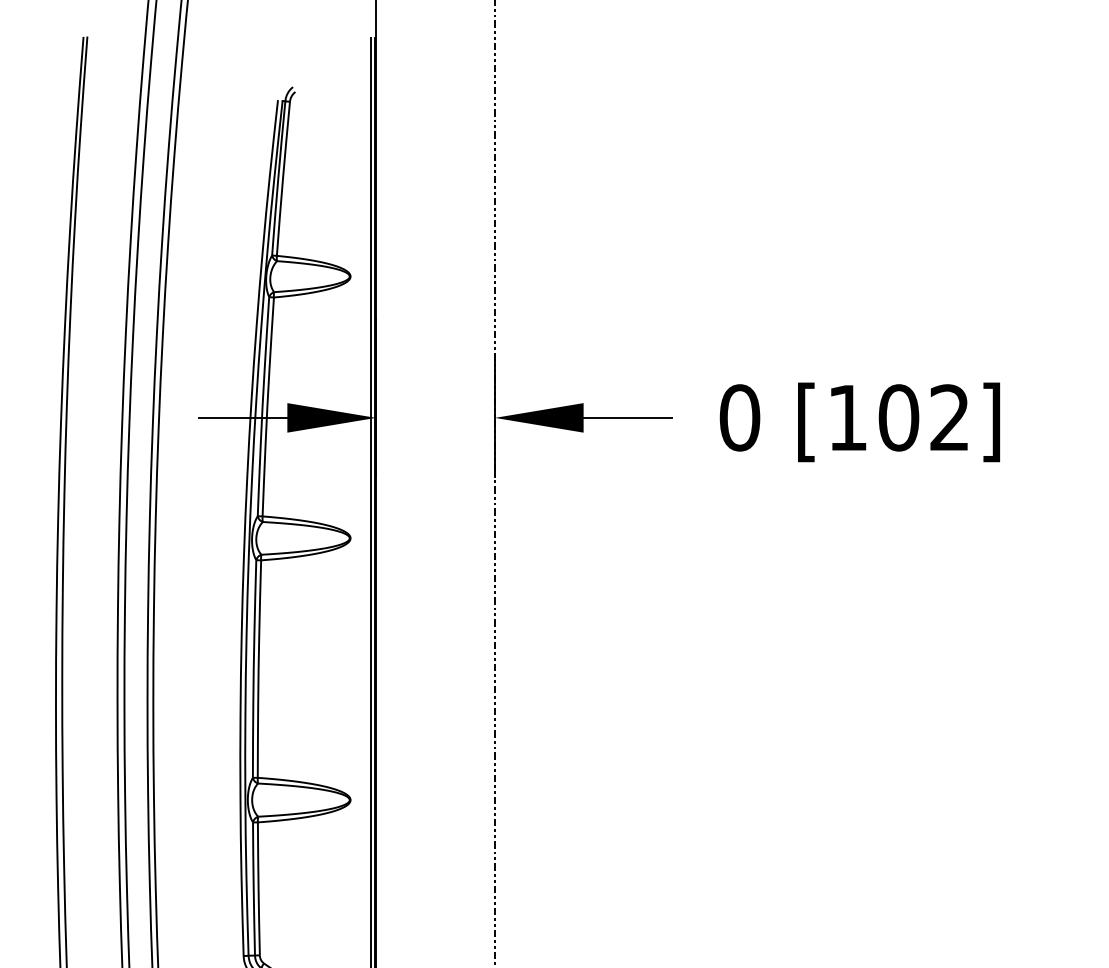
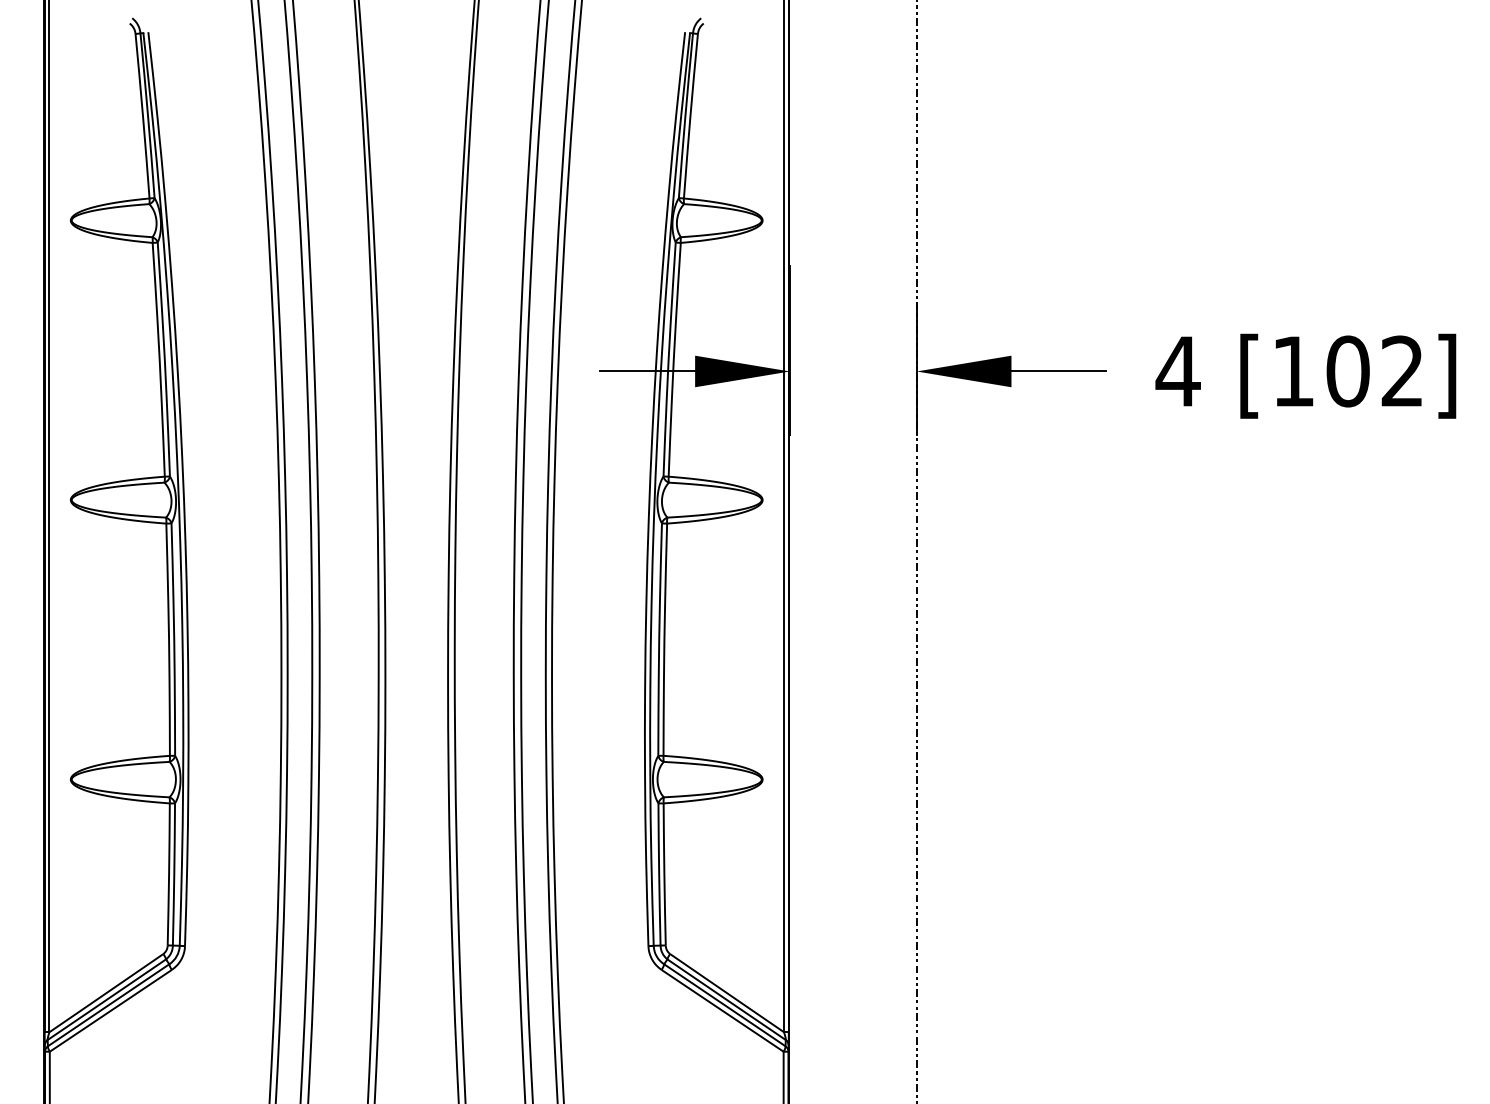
text: (739, 417) -> (1177, 371), 0 -> 4

